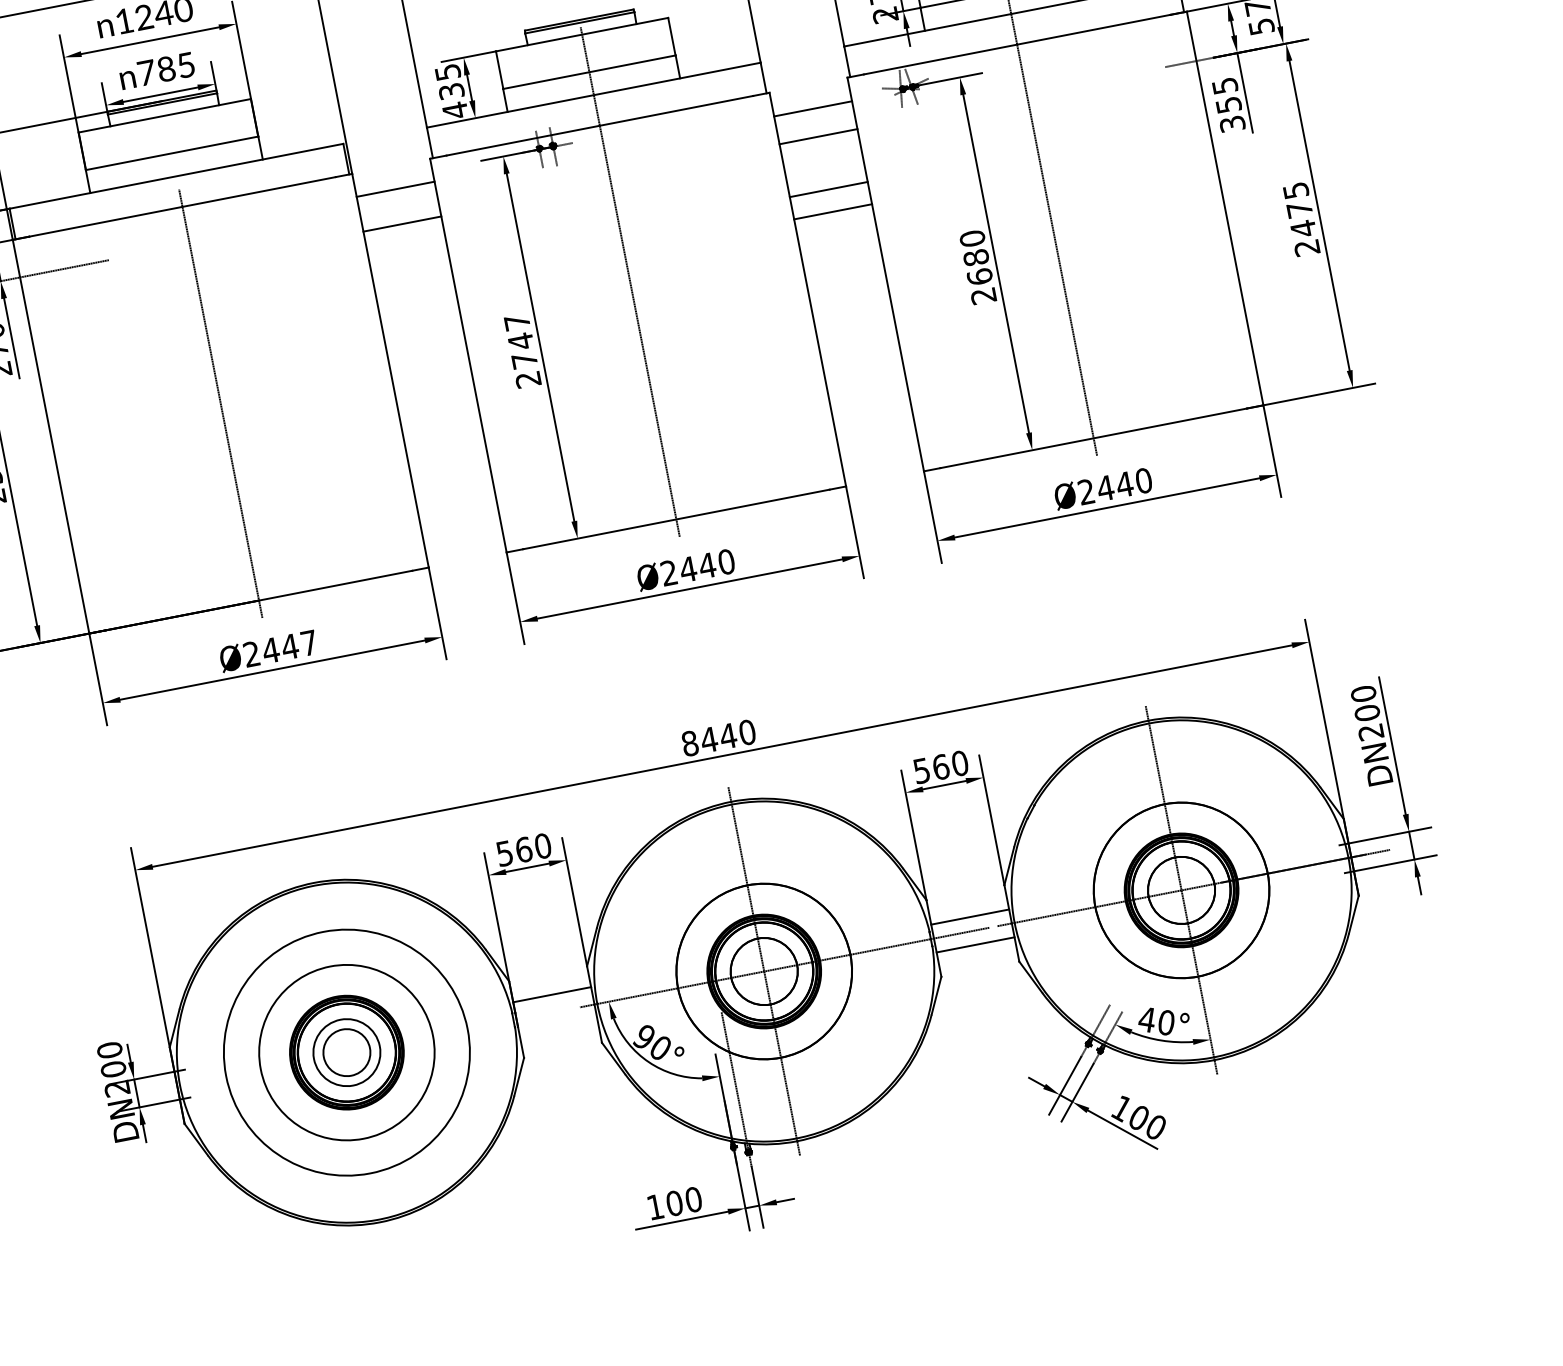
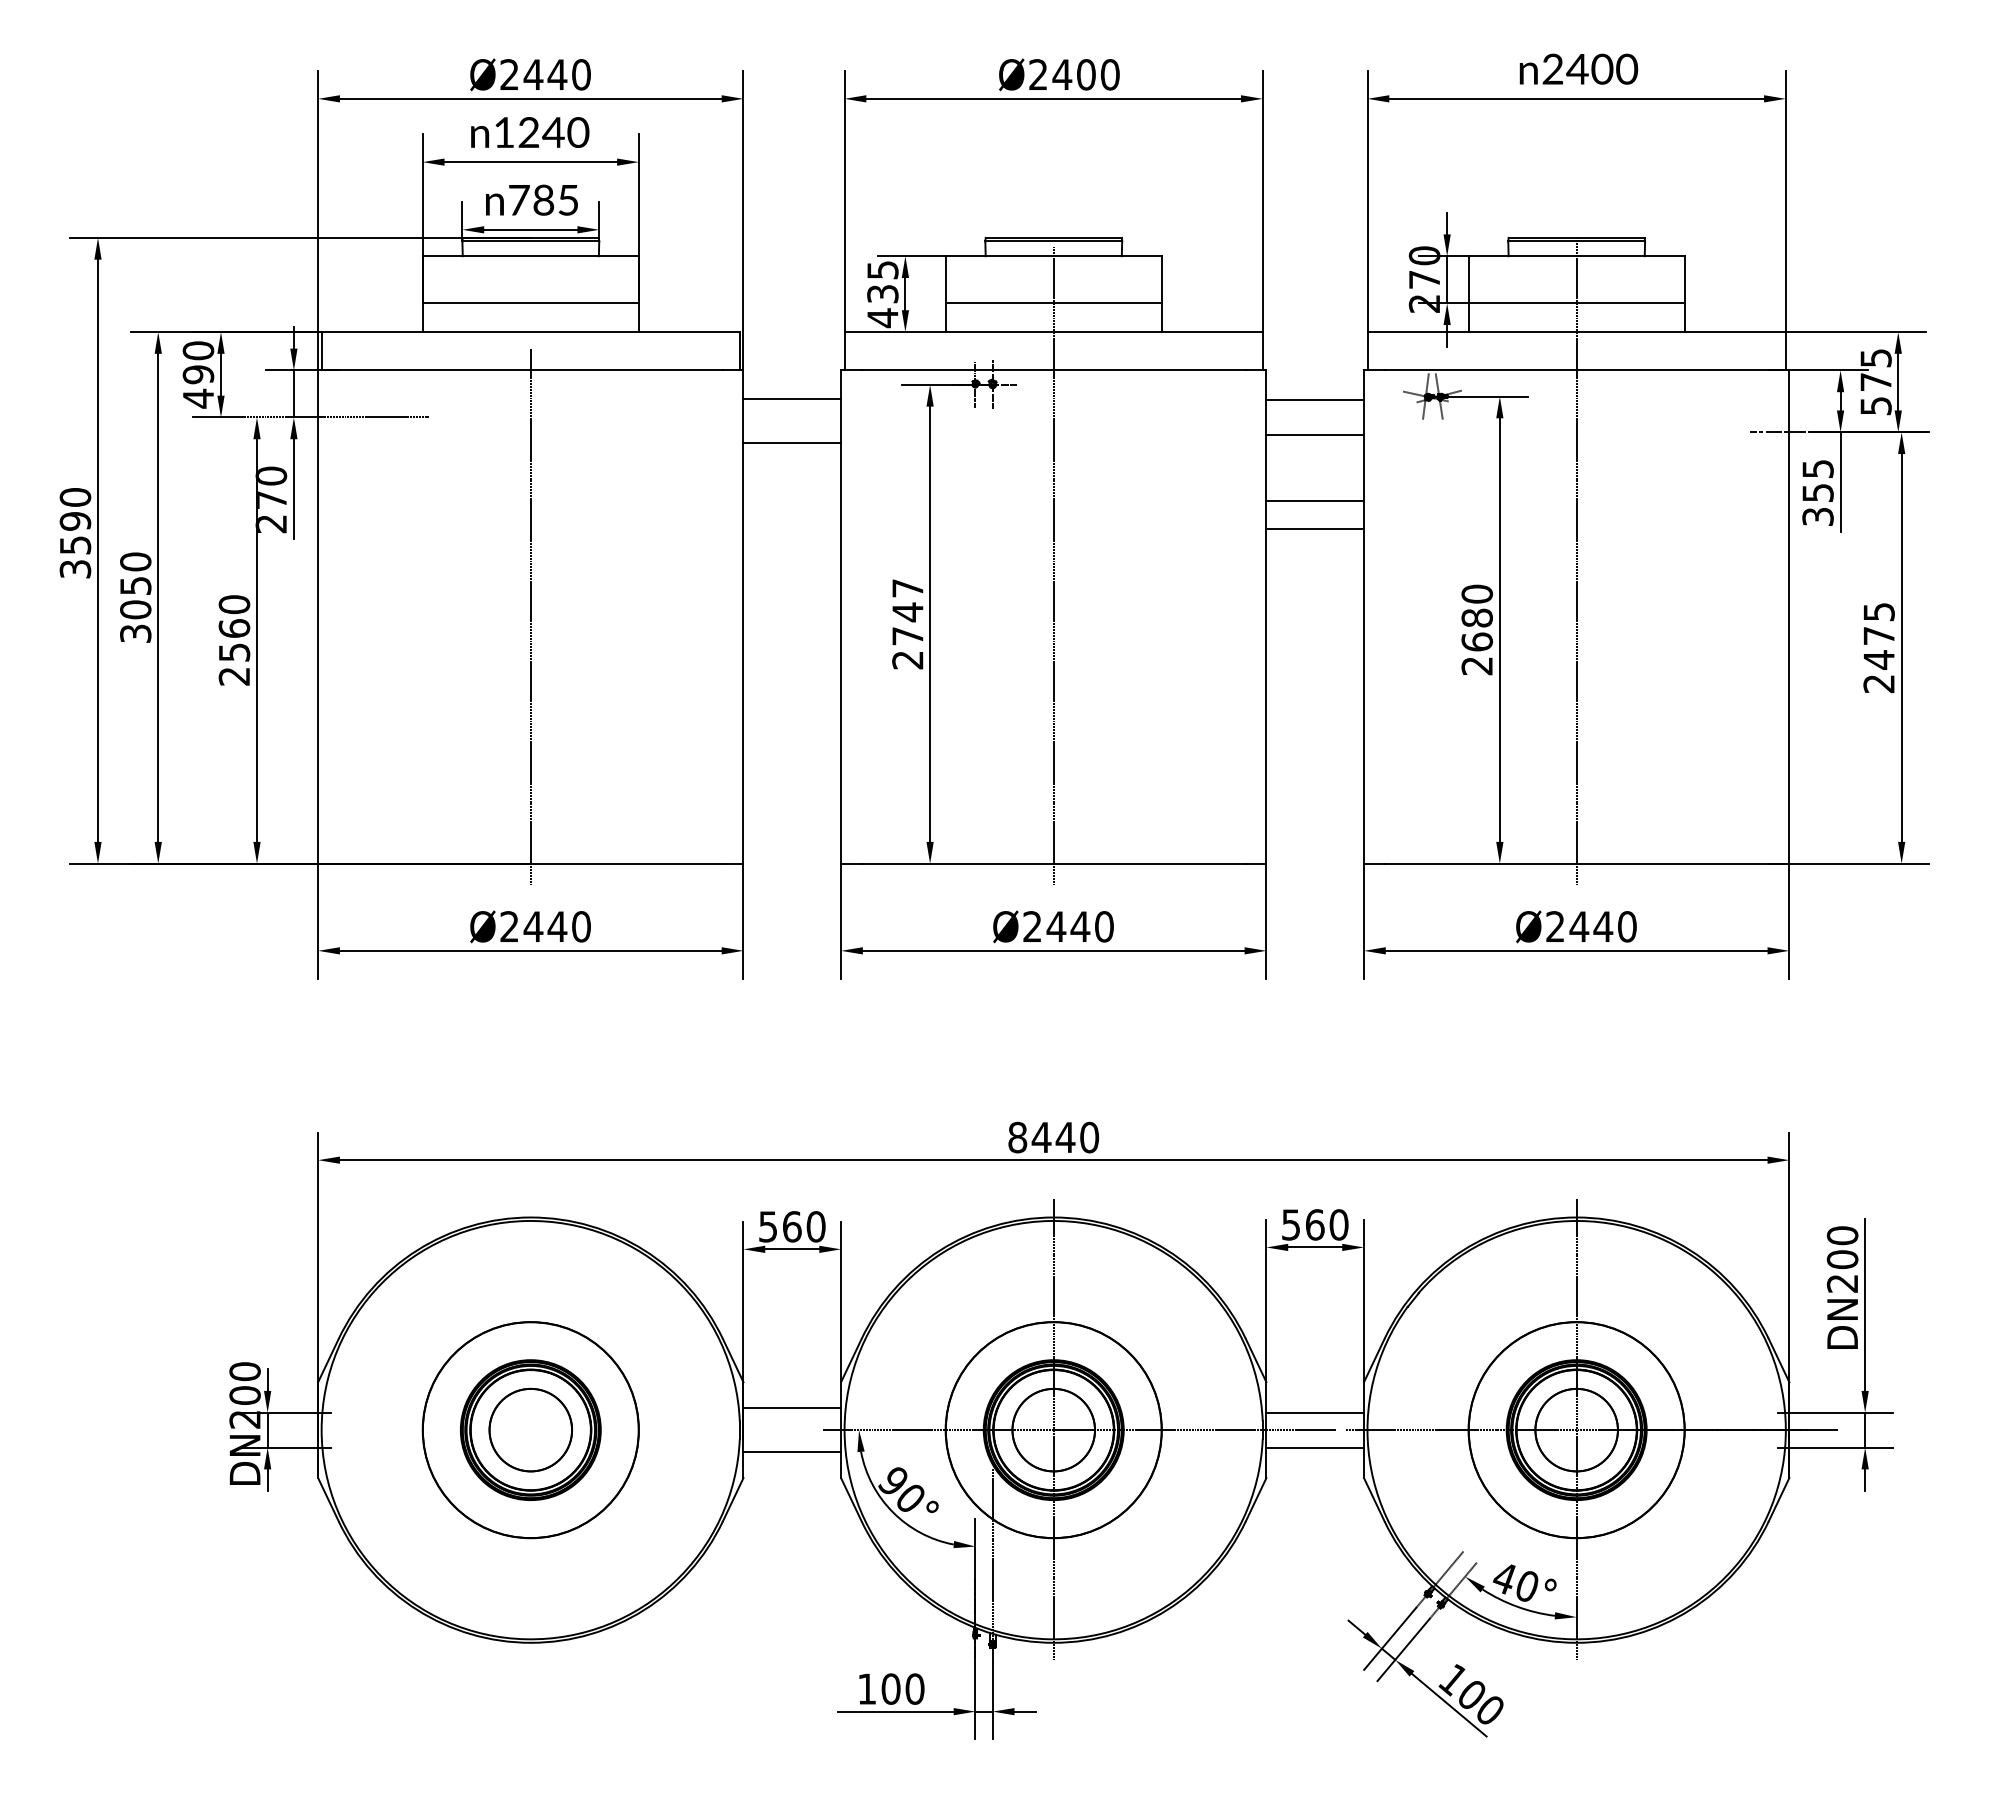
text: (309, 642) -> (581, 926), Ø2447 -> Ø2440
line: (559, 1029) -> (792, 1451), added
circle: (346, 1052) -> (530, 1429), size x1.43
circle: (346, 1052) -> (530, 1430), size x0.71

